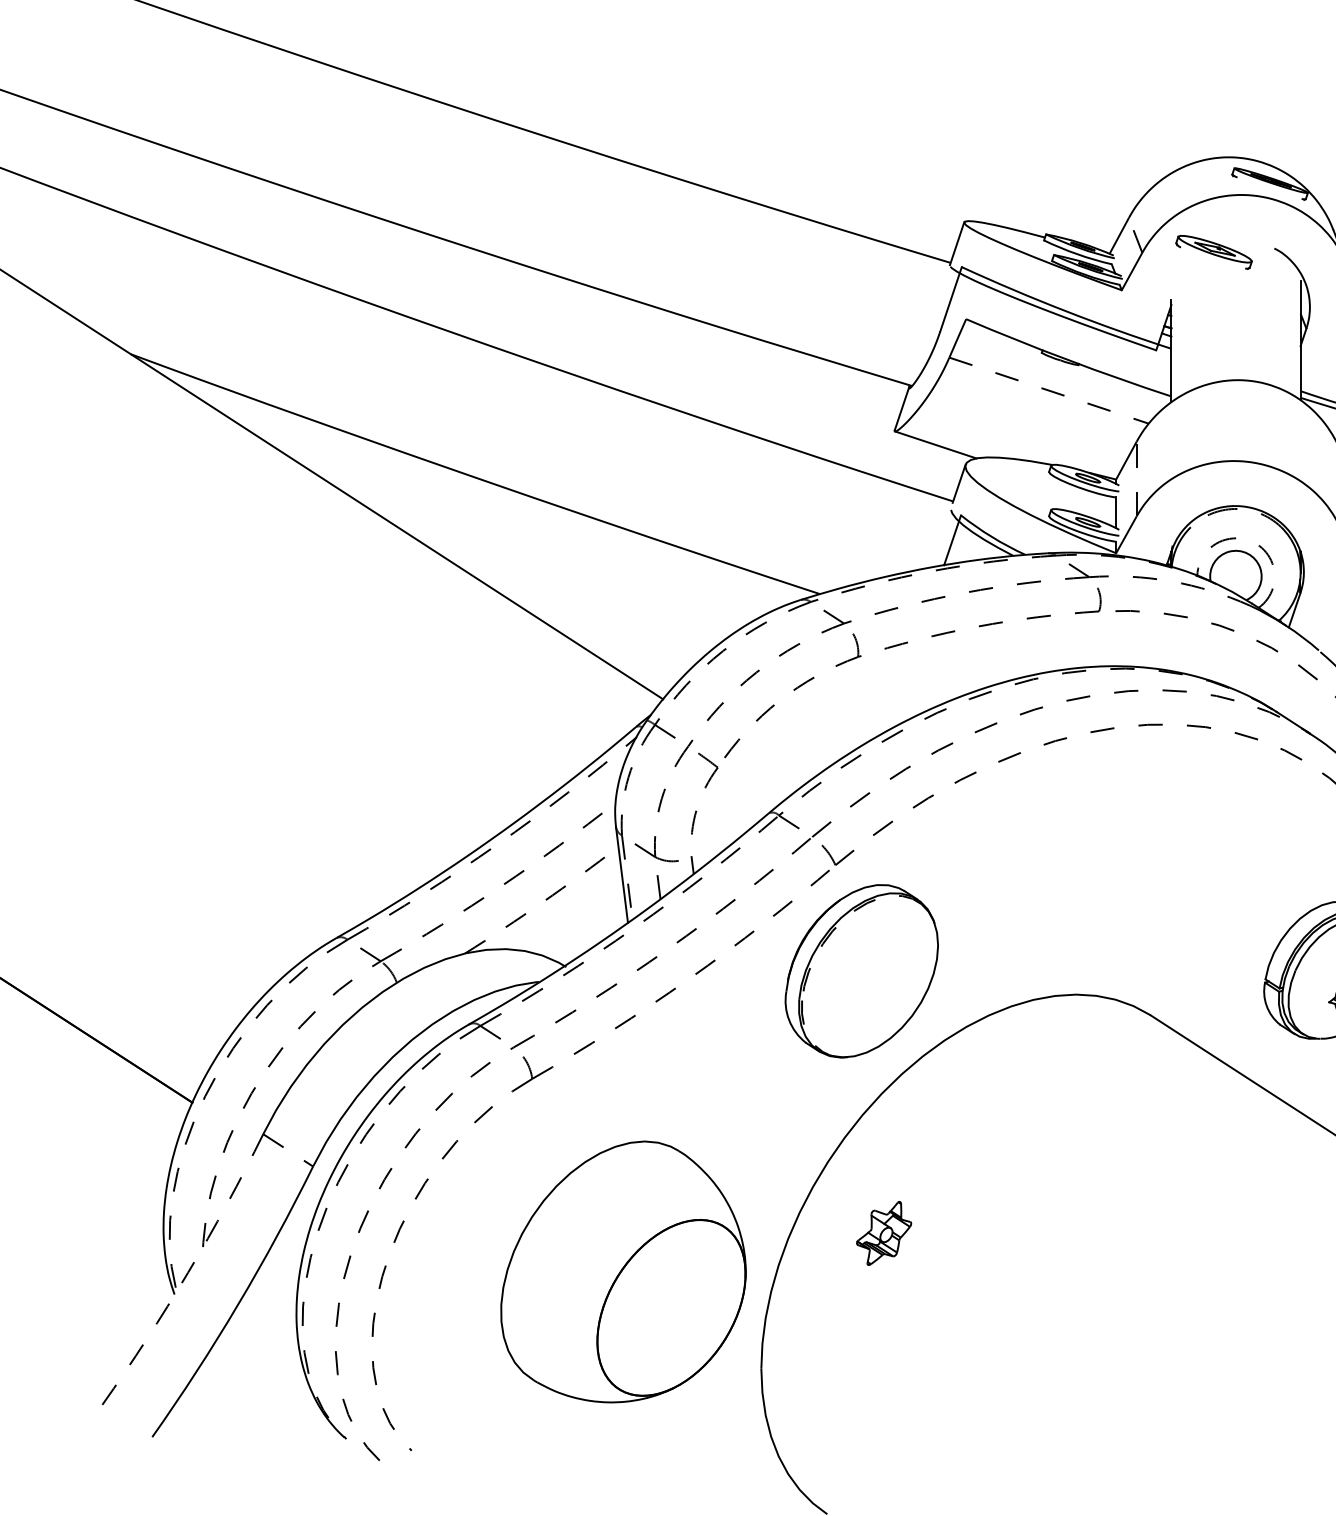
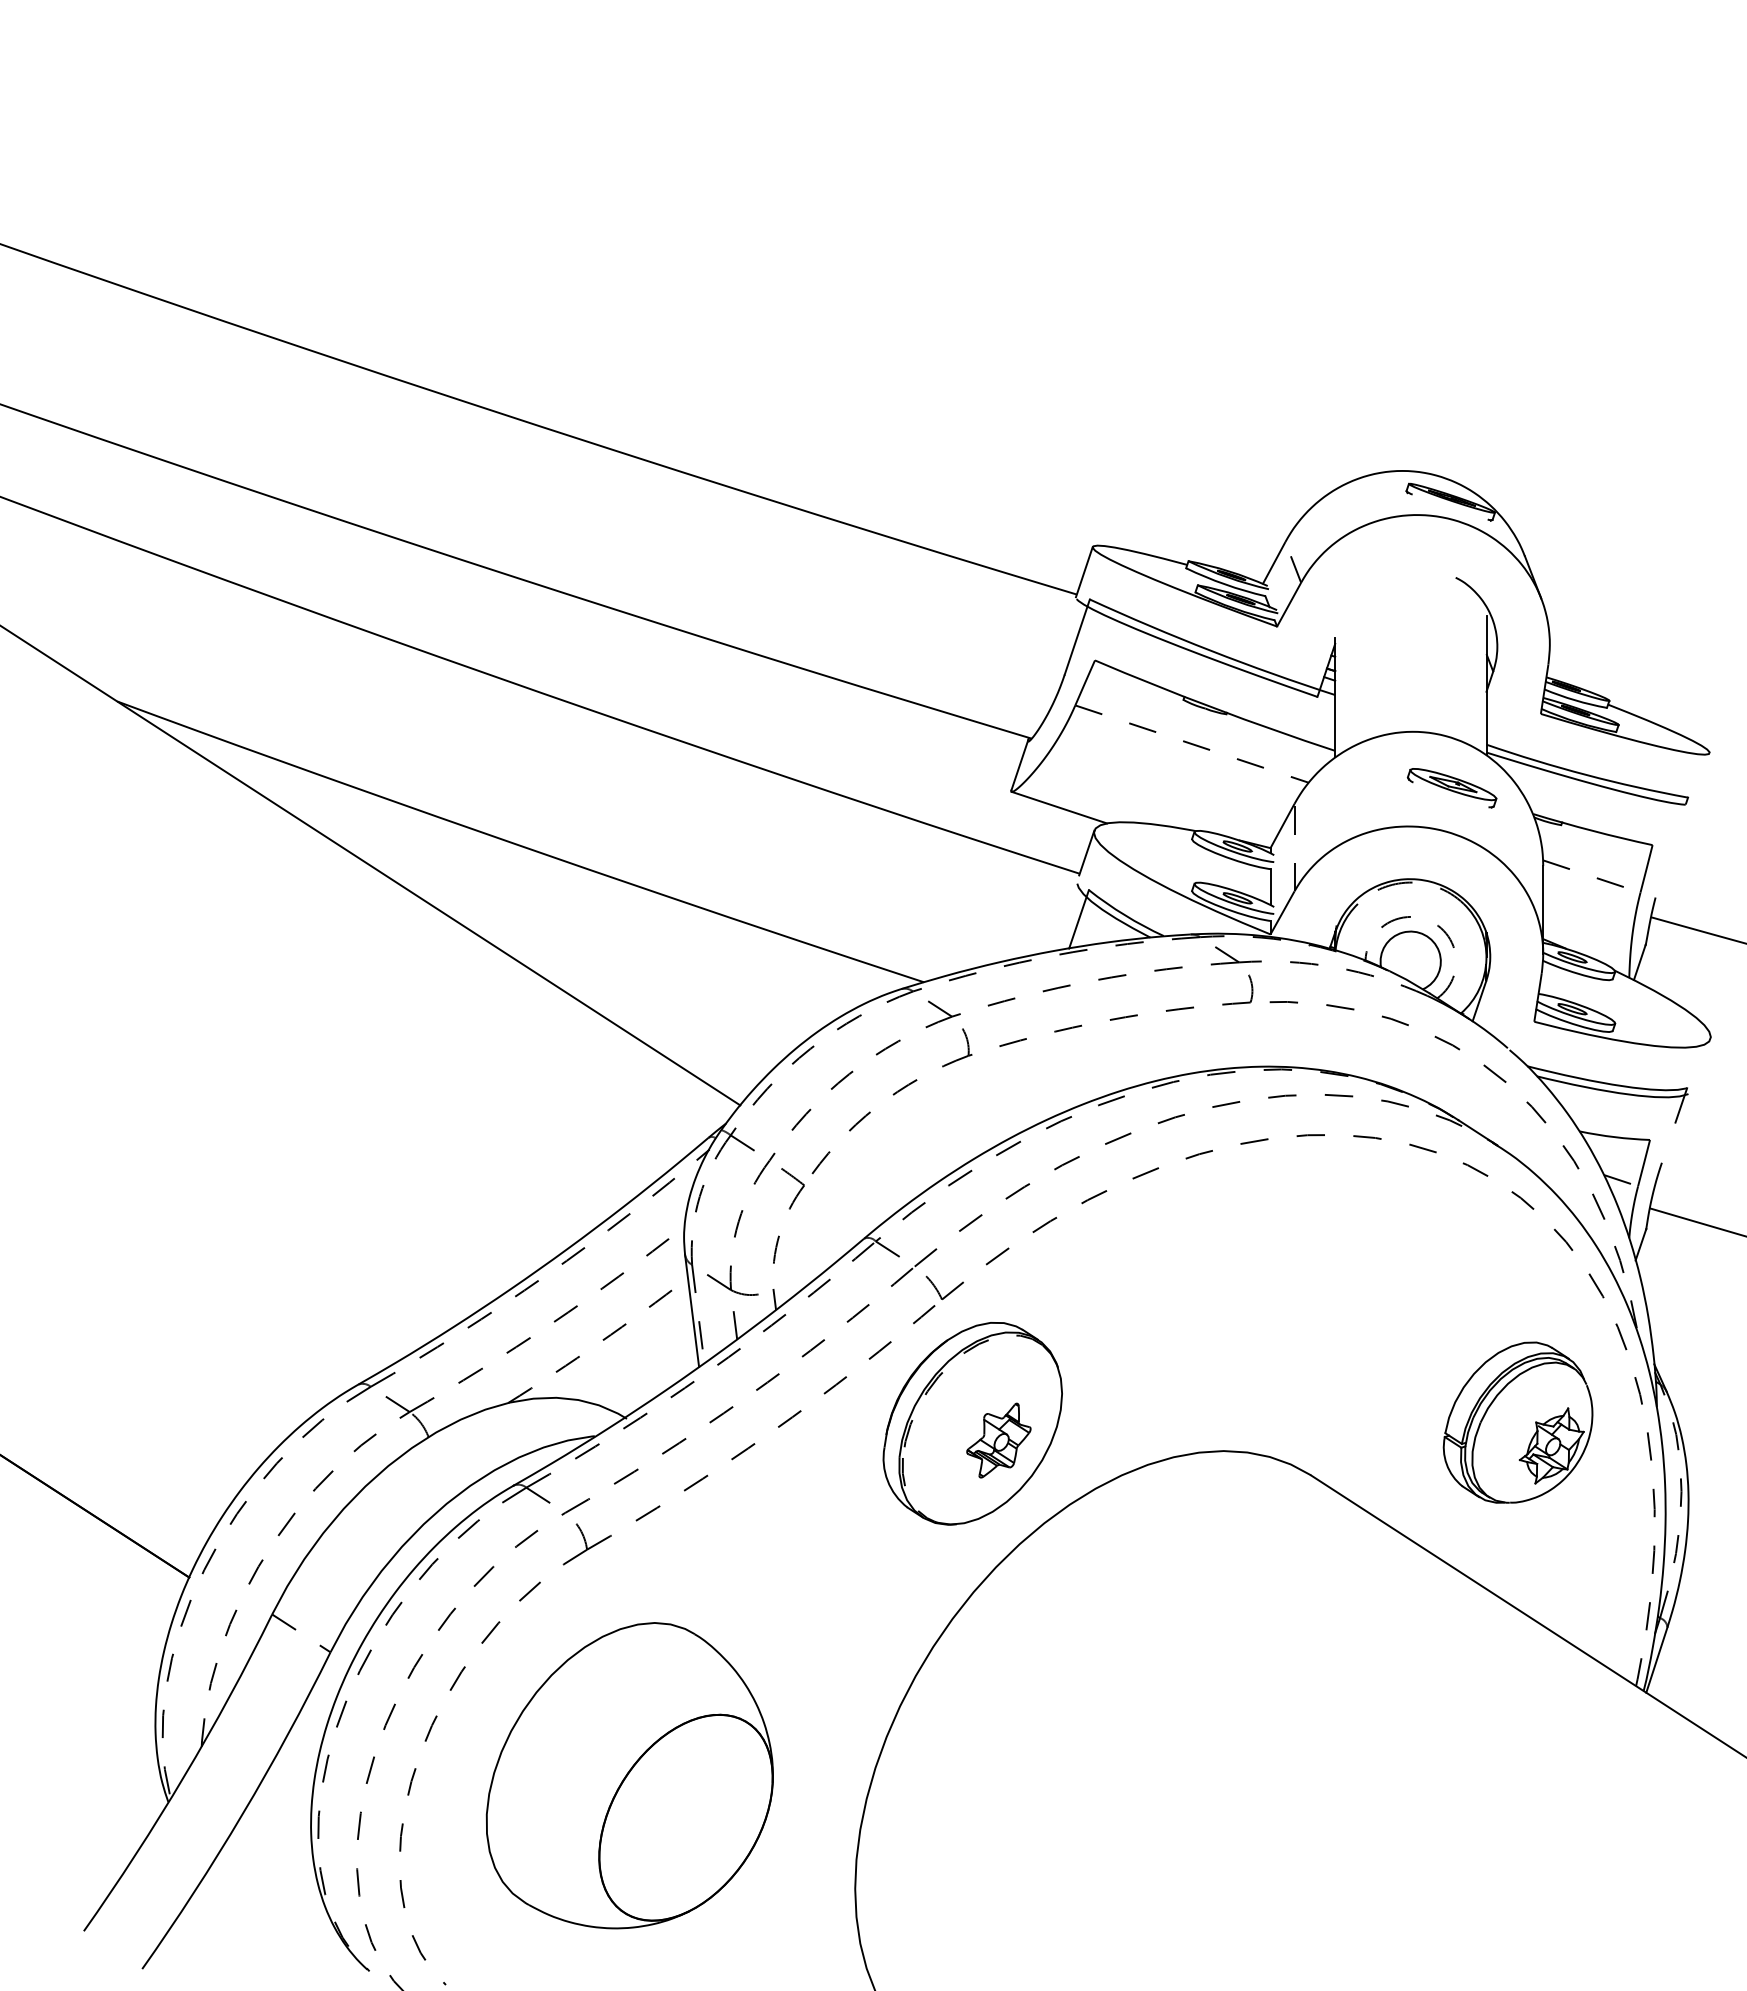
part: (1213, 252) -> (1451, 788), moved
part: (883, 1233) -> (998, 1440), moved
part: (623, 1271) -> (629, 1775), moved
arc: (188, 1272) -> (184, 1776), dashed -> solid

